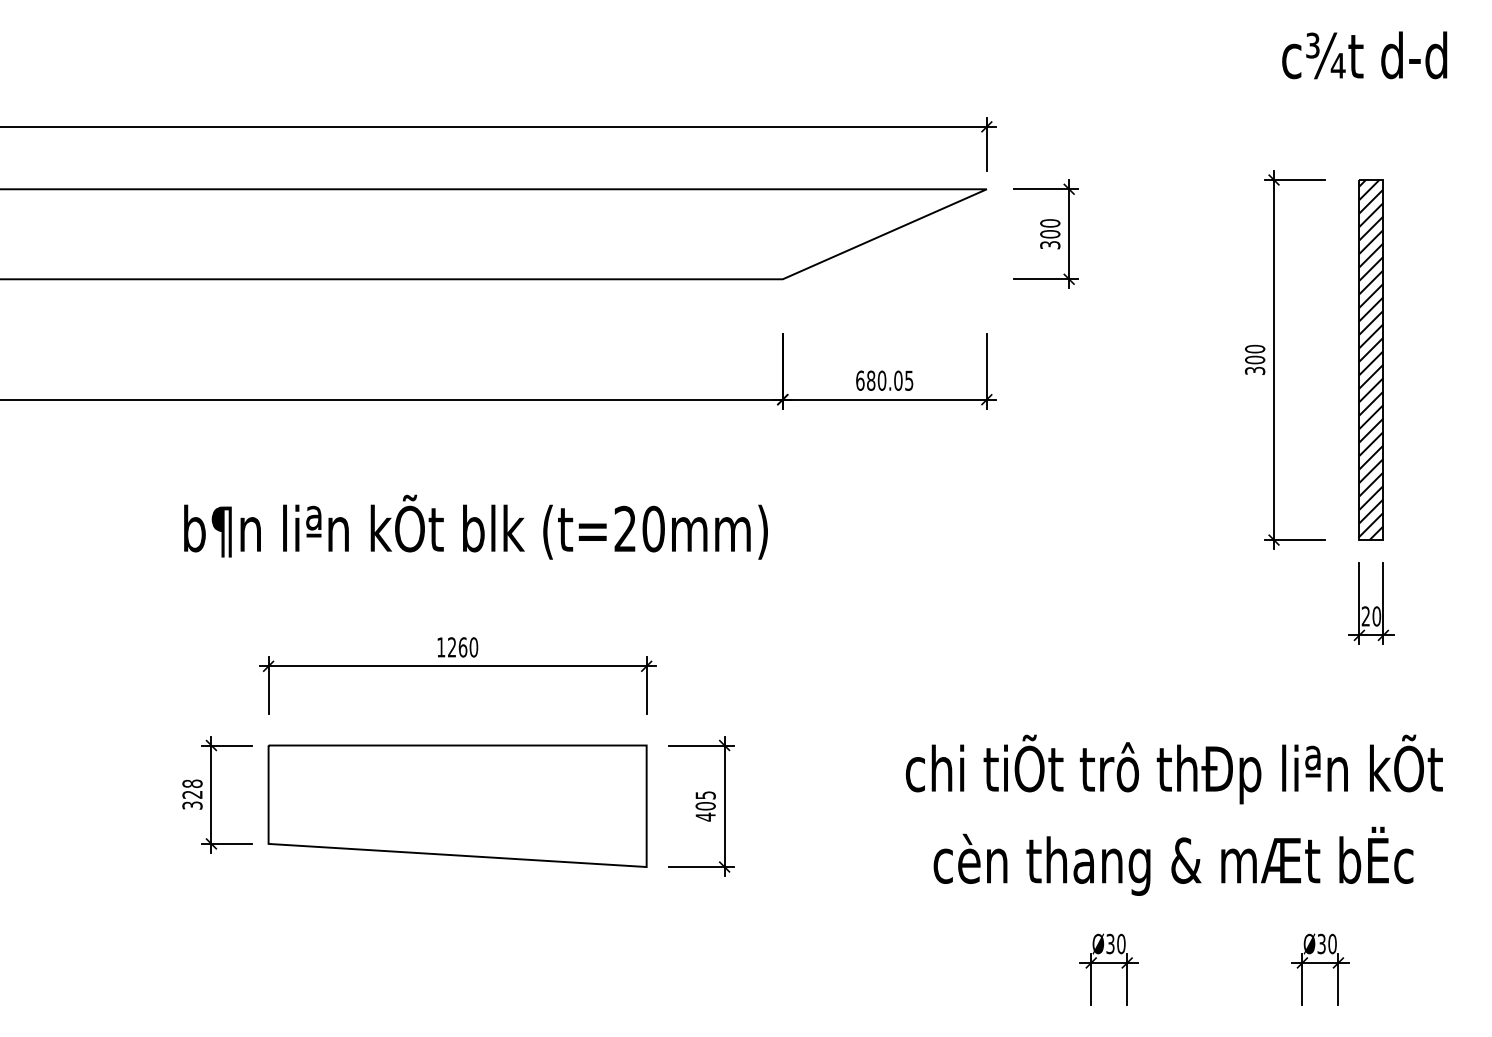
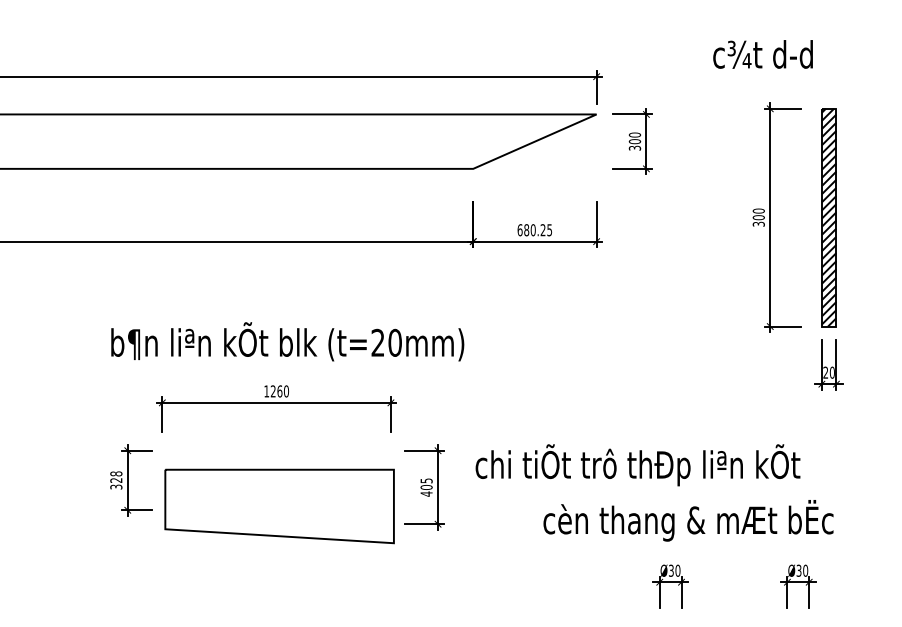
text: (1363, 55) -> (762, 54), moved
text: (897, 381) -> (542, 230), 680.05 -> 680.25
text: (475, 526) -> (287, 341), moved
text: (1173, 769) -> (637, 465), moved
part: (457, 806) -> (279, 506), moved
text: (1173, 860) -> (688, 520), moved

